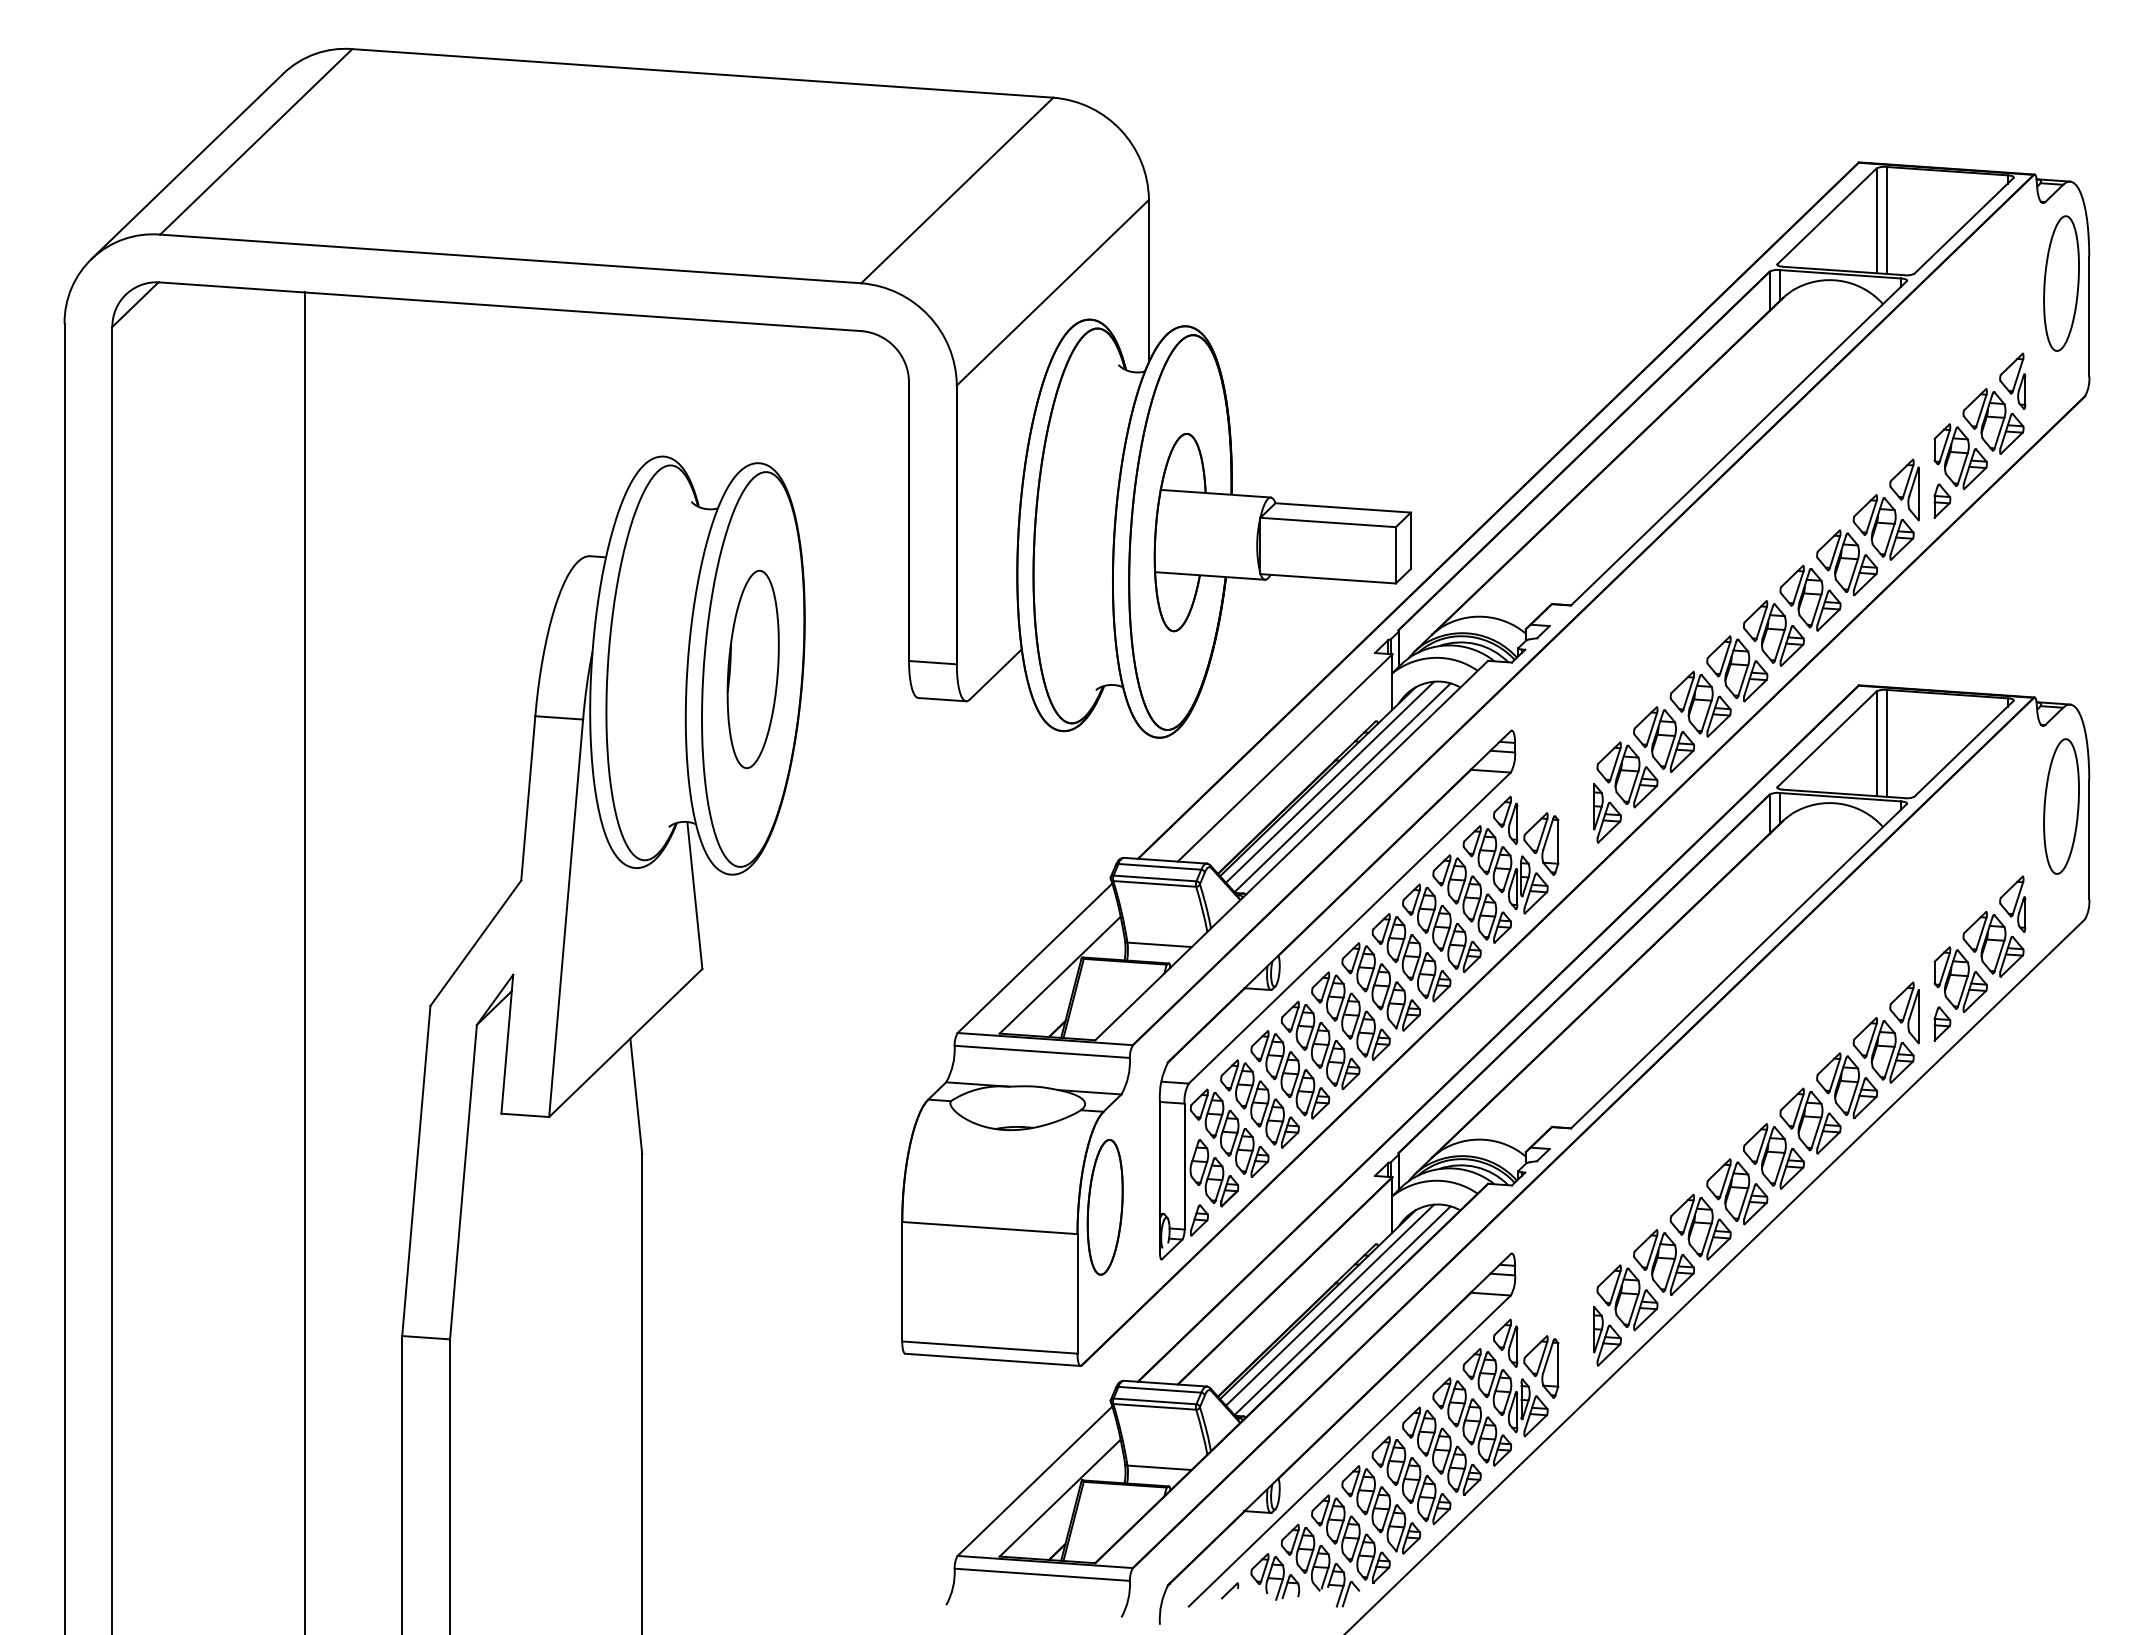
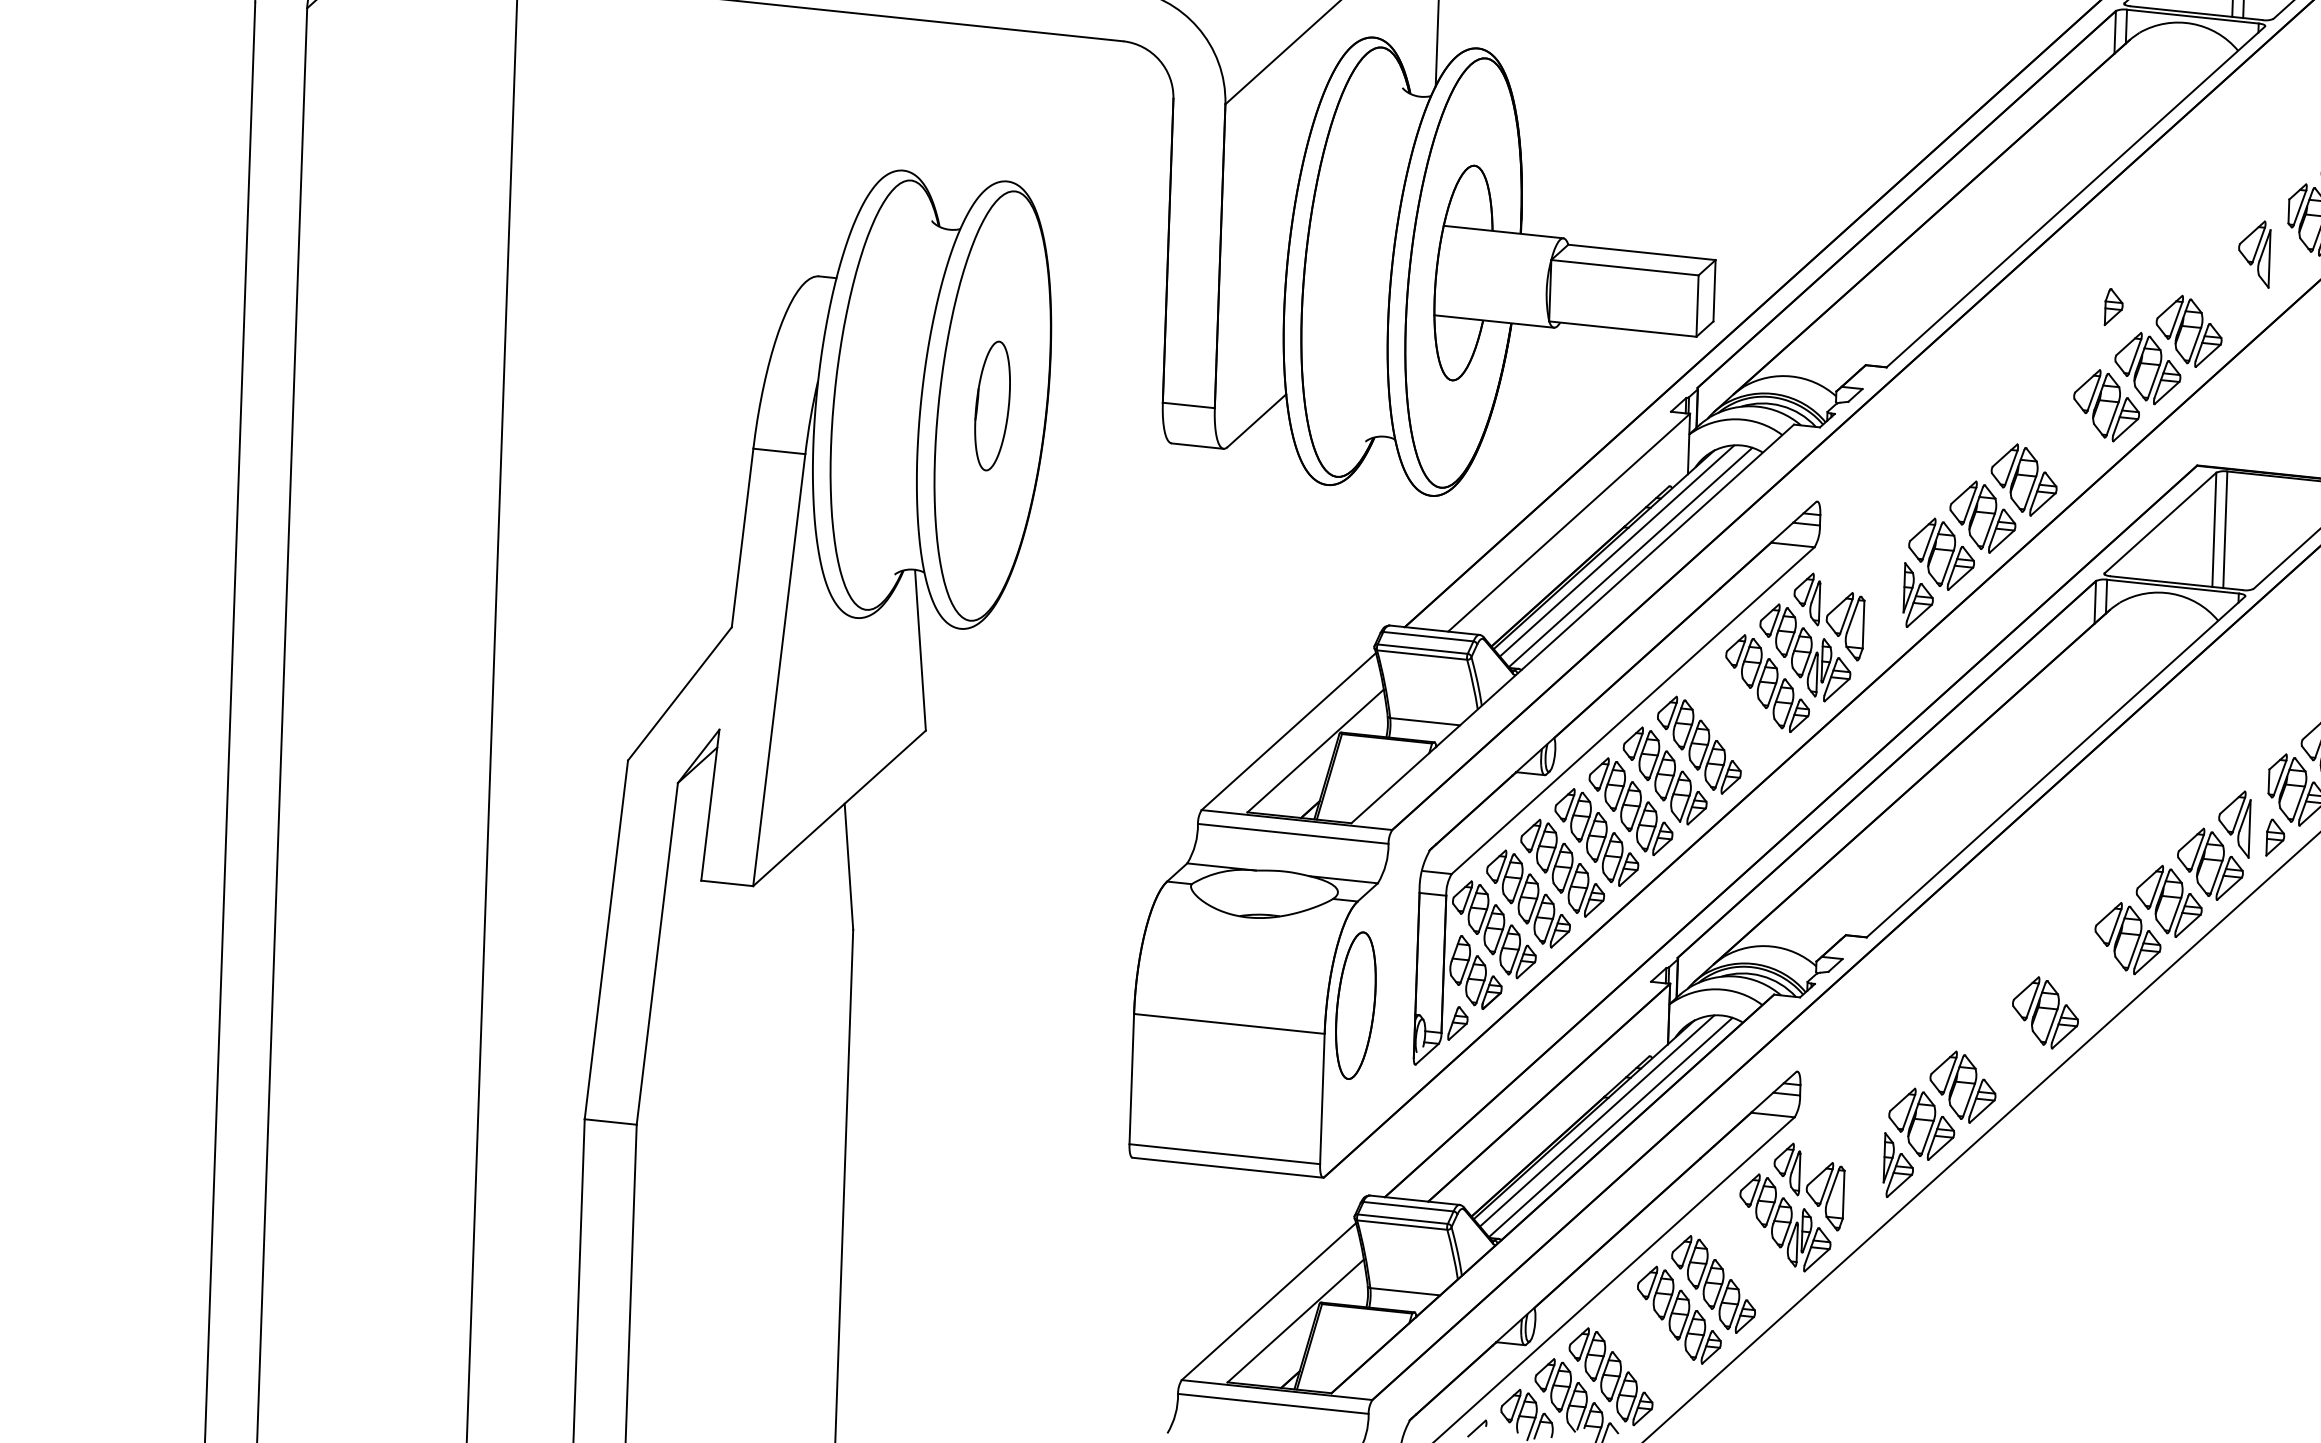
part: (1942, 500) -> (2114, 306), moved
part: (1883, 527) -> (2230, 294), removed
part: (1737, 668) -> (2065, 442), removed
part: (752, 669) -> (991, 406), size x0.6
part: (1441, 927) -> (1733, 713), removed
part: (1773, 1156) -> (2086, 975), removed
part: (1700, 1226) -> (2004, 1049), removed
part: (1471, 1421) -> (1746, 1253), removed
part: (1381, 1509) -> (1645, 1345), removed

